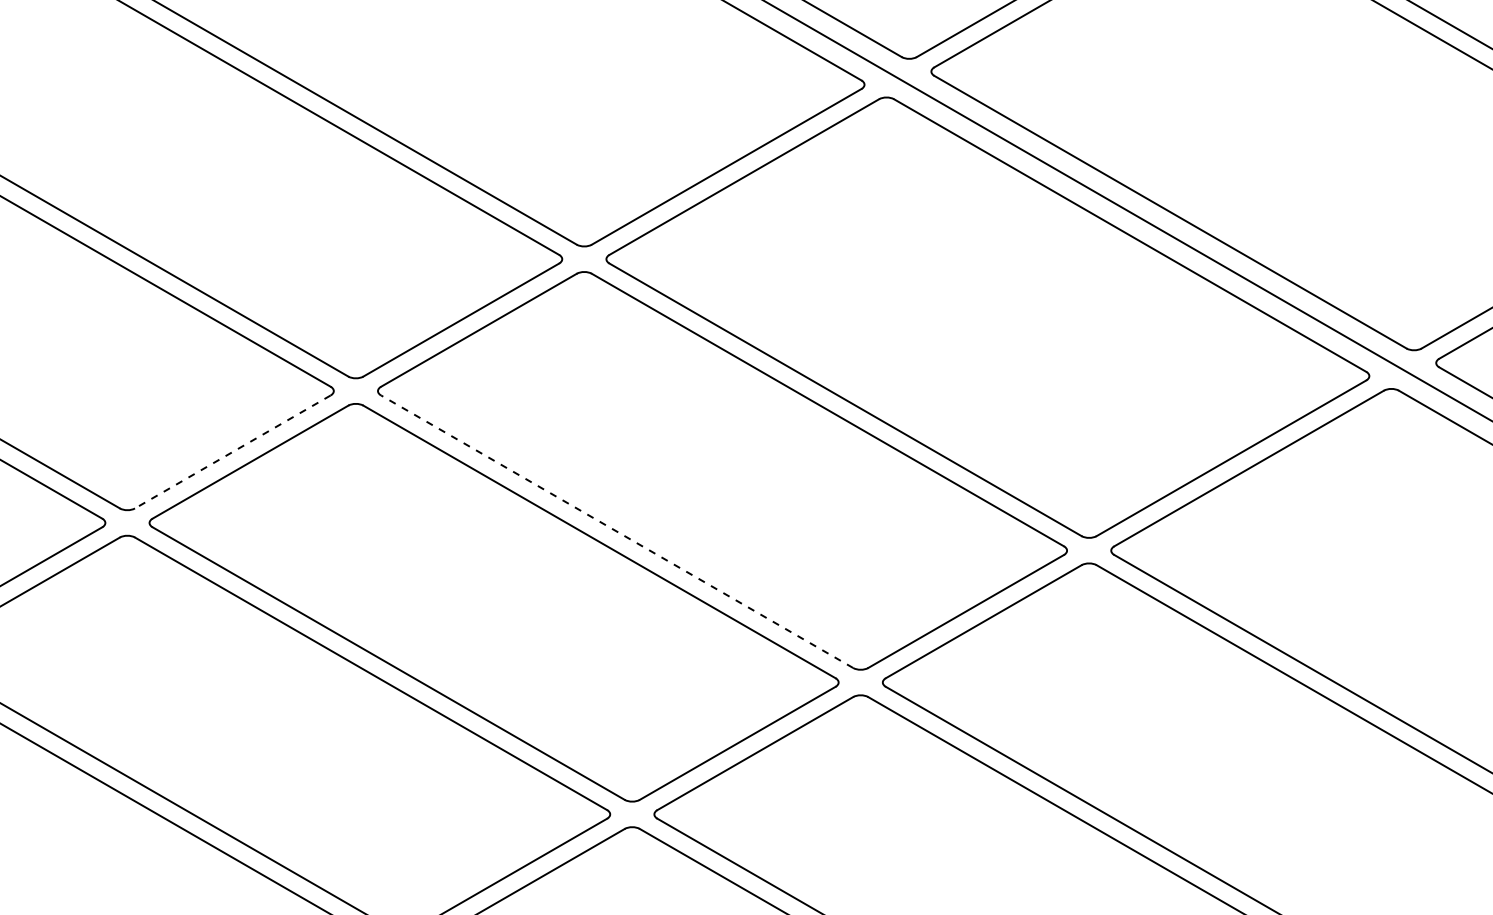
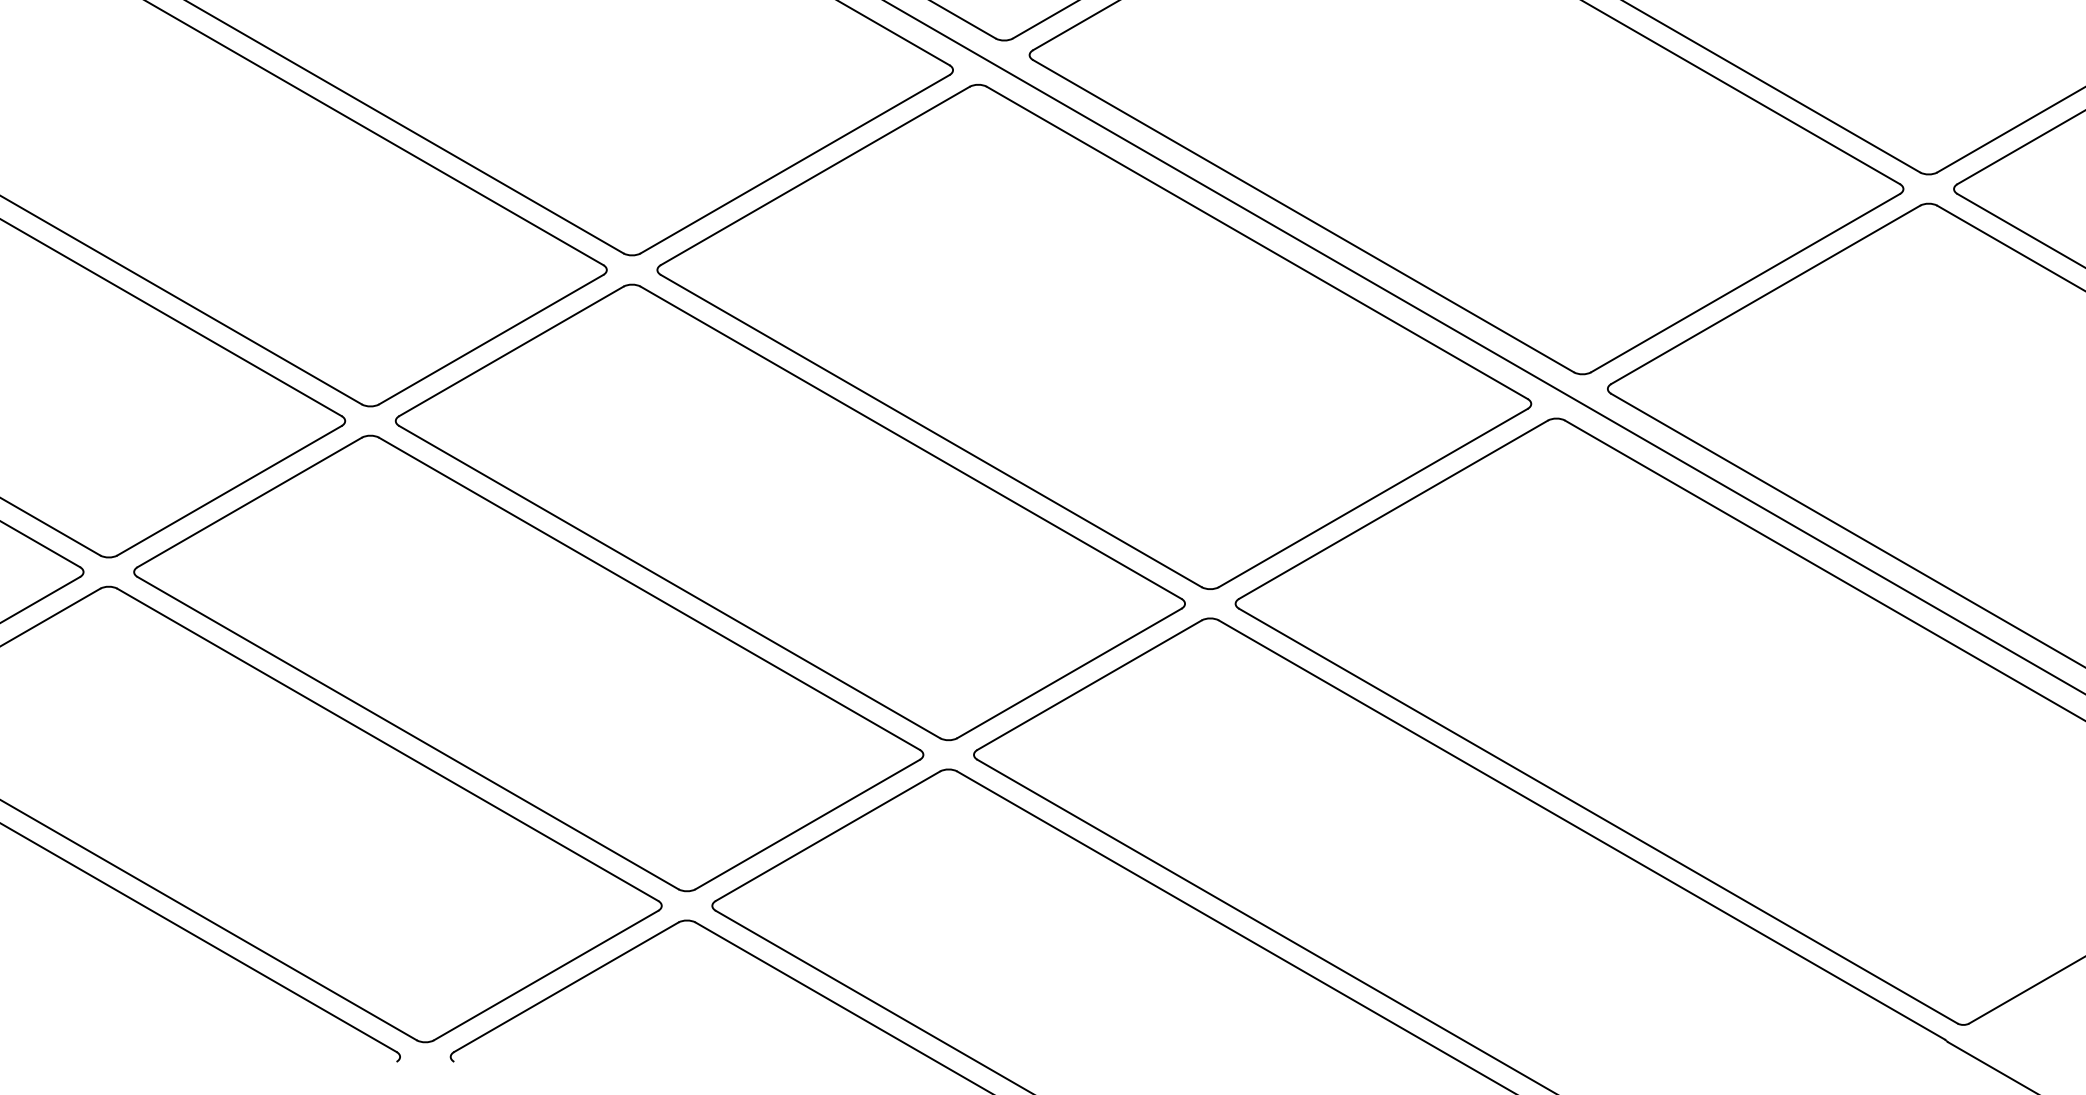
line: (232, 452) -> (229, 491), dashed -> solid
line: (616, 531) -> (669, 581), dashed -> solid

